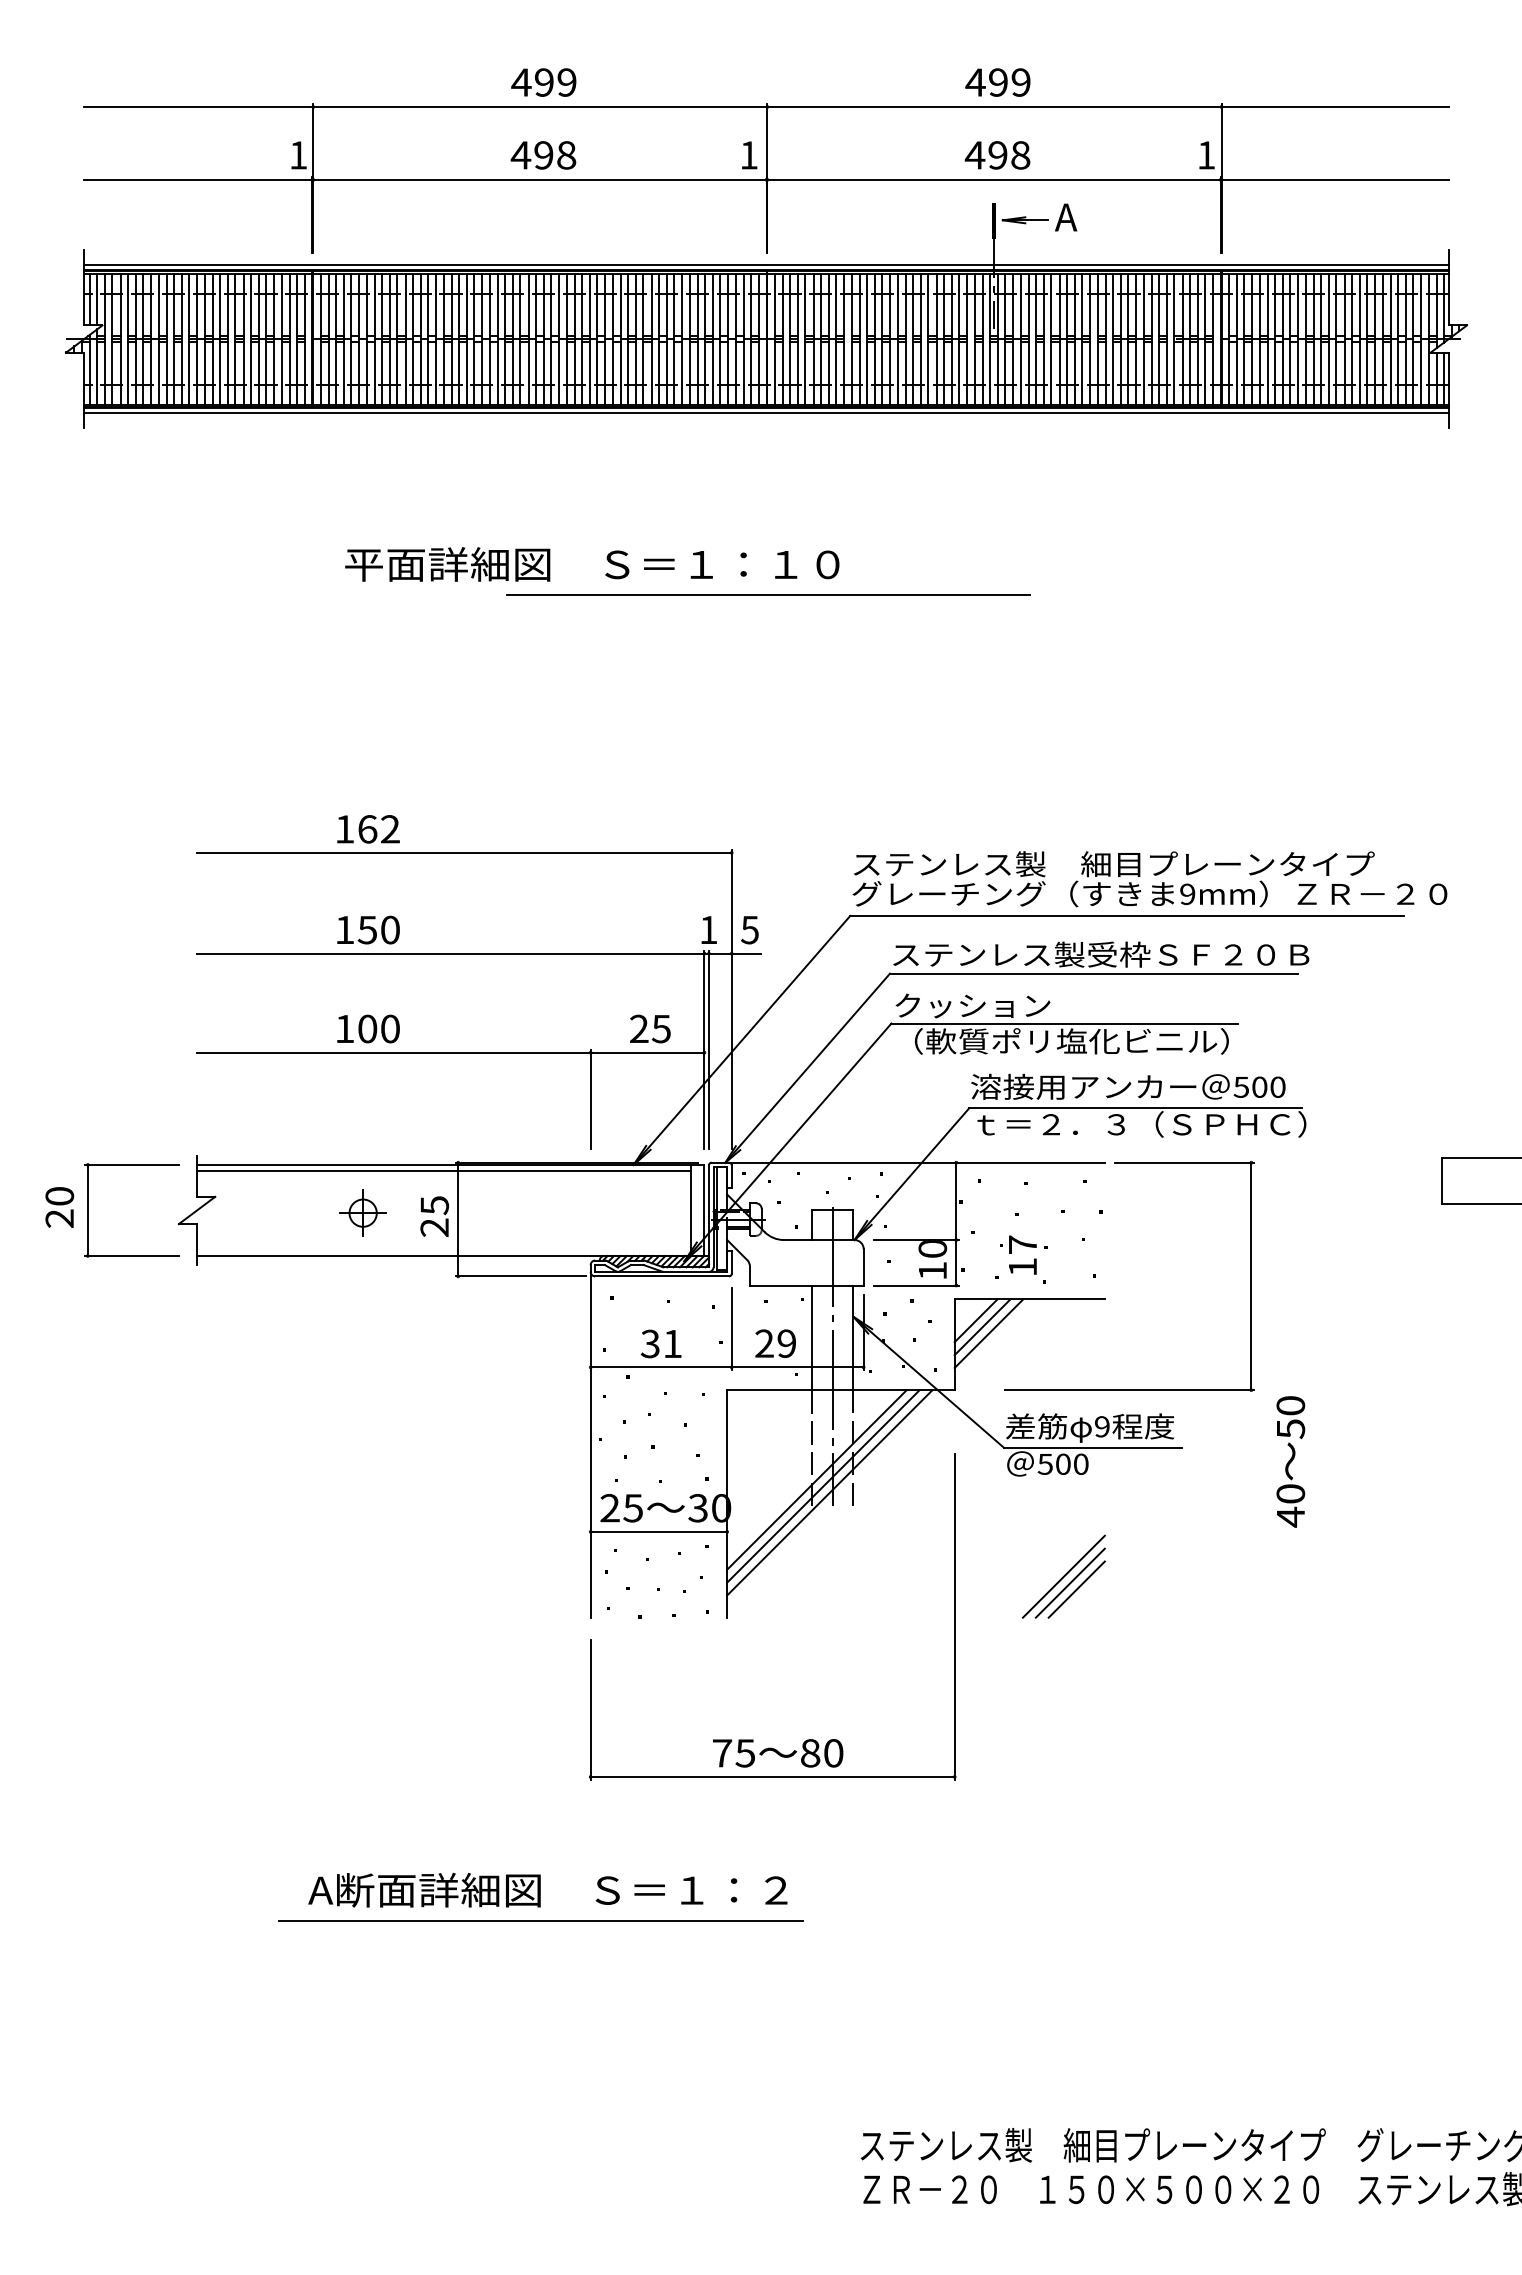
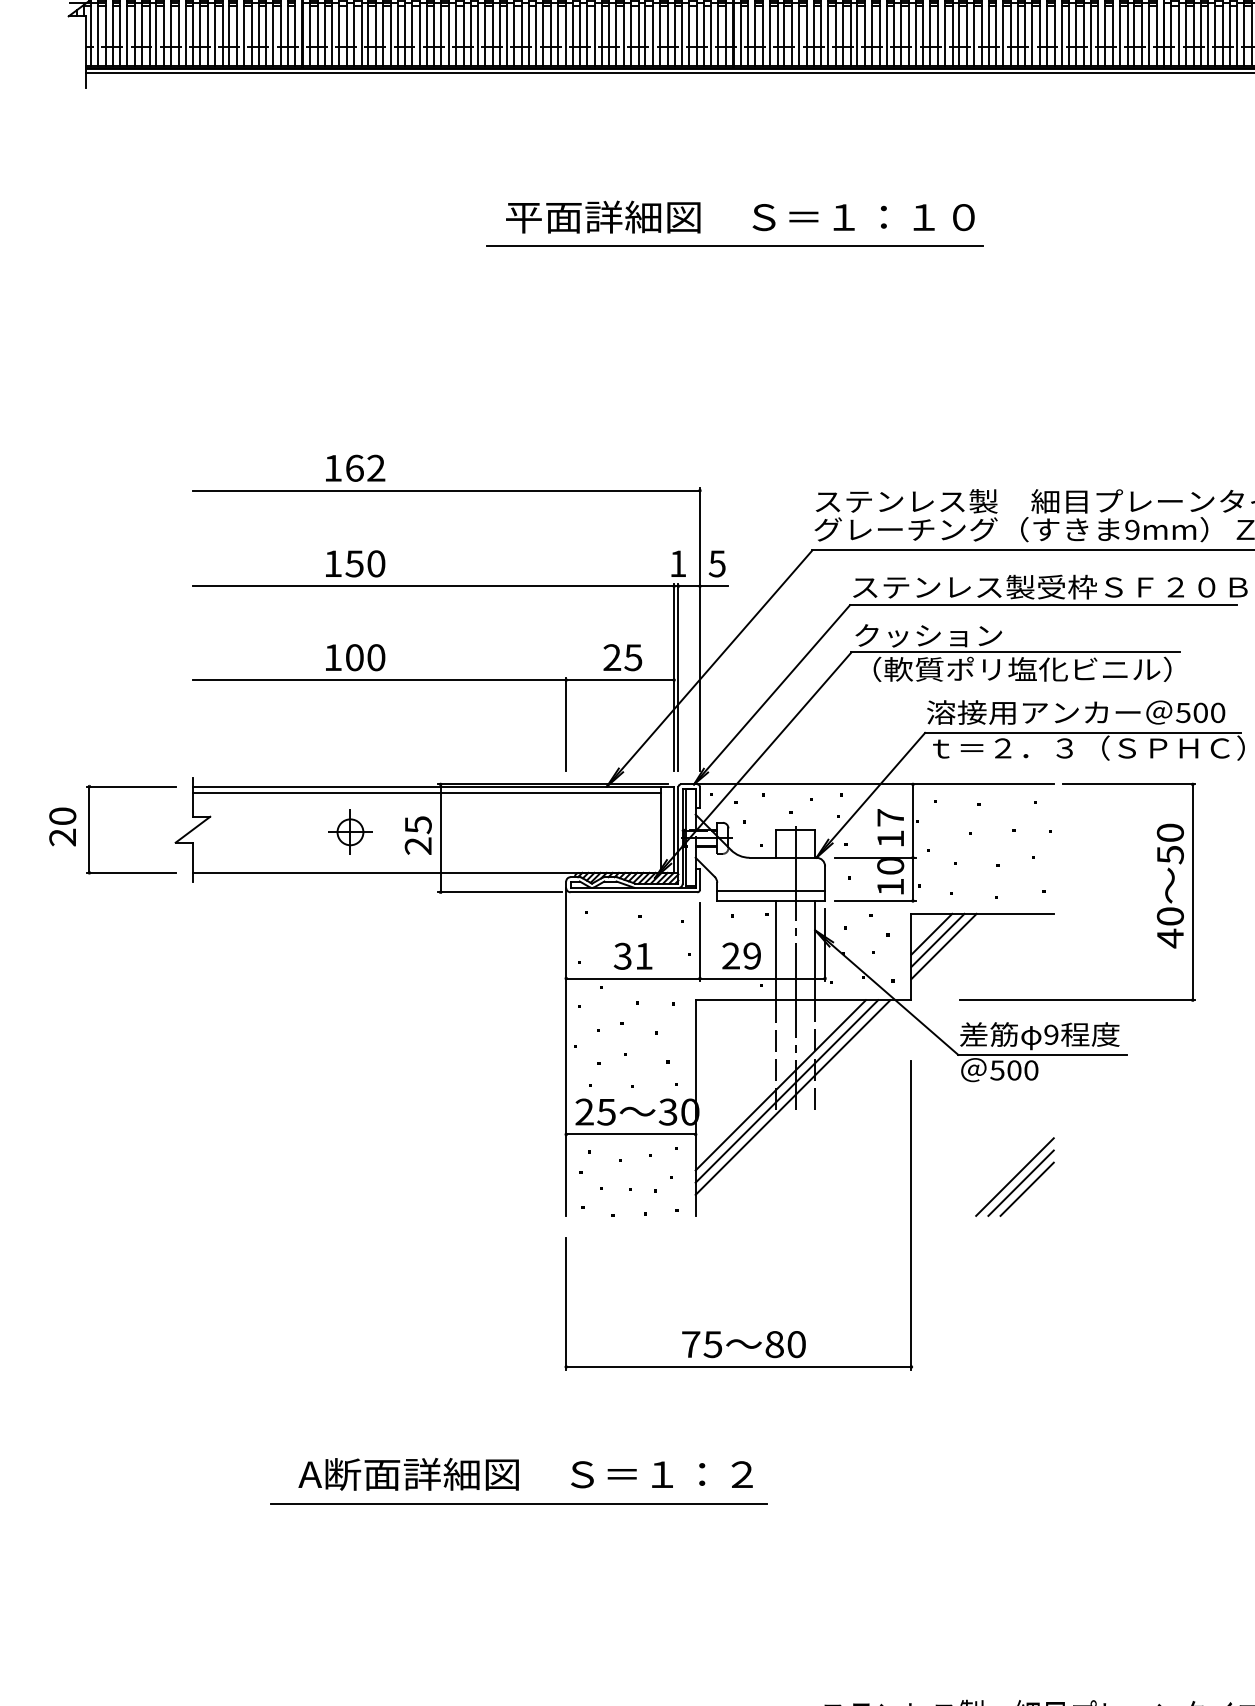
text: (592, 564) -> (740, 217), moved
text: (1022, 1254) -> (890, 826), moved
line: (806, 1275) -> (770, 891), added
text: (1290, 1461) -> (1170, 885), moved

